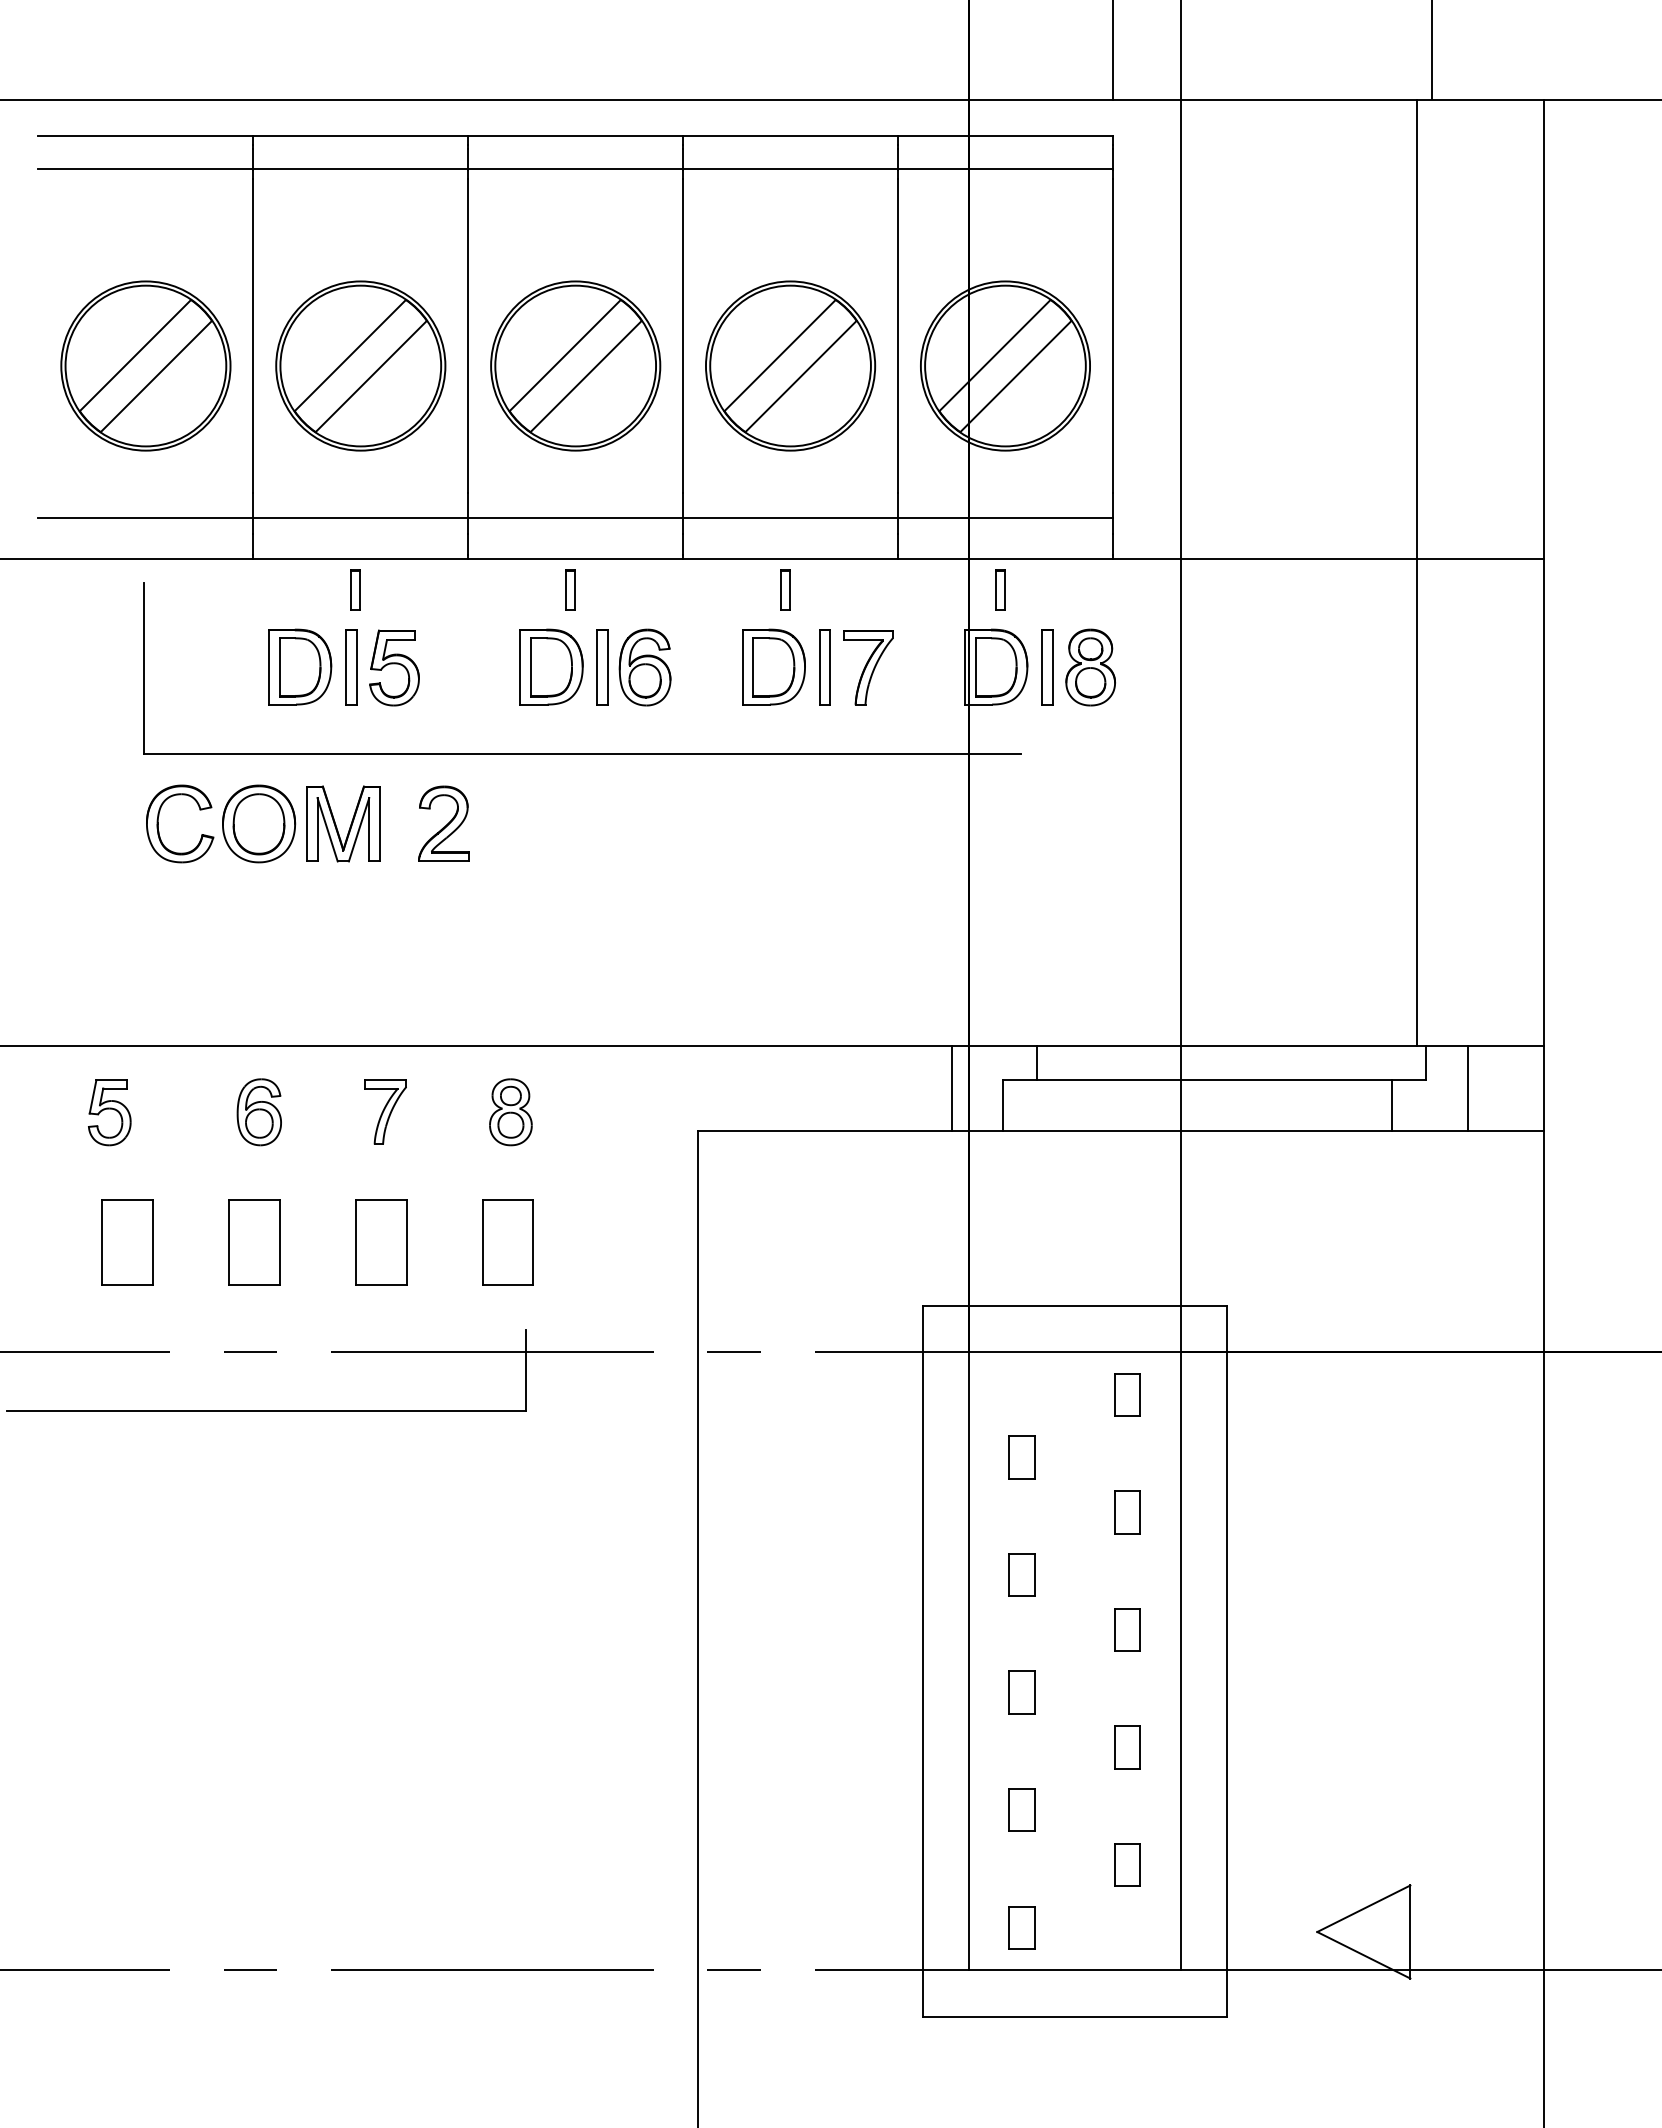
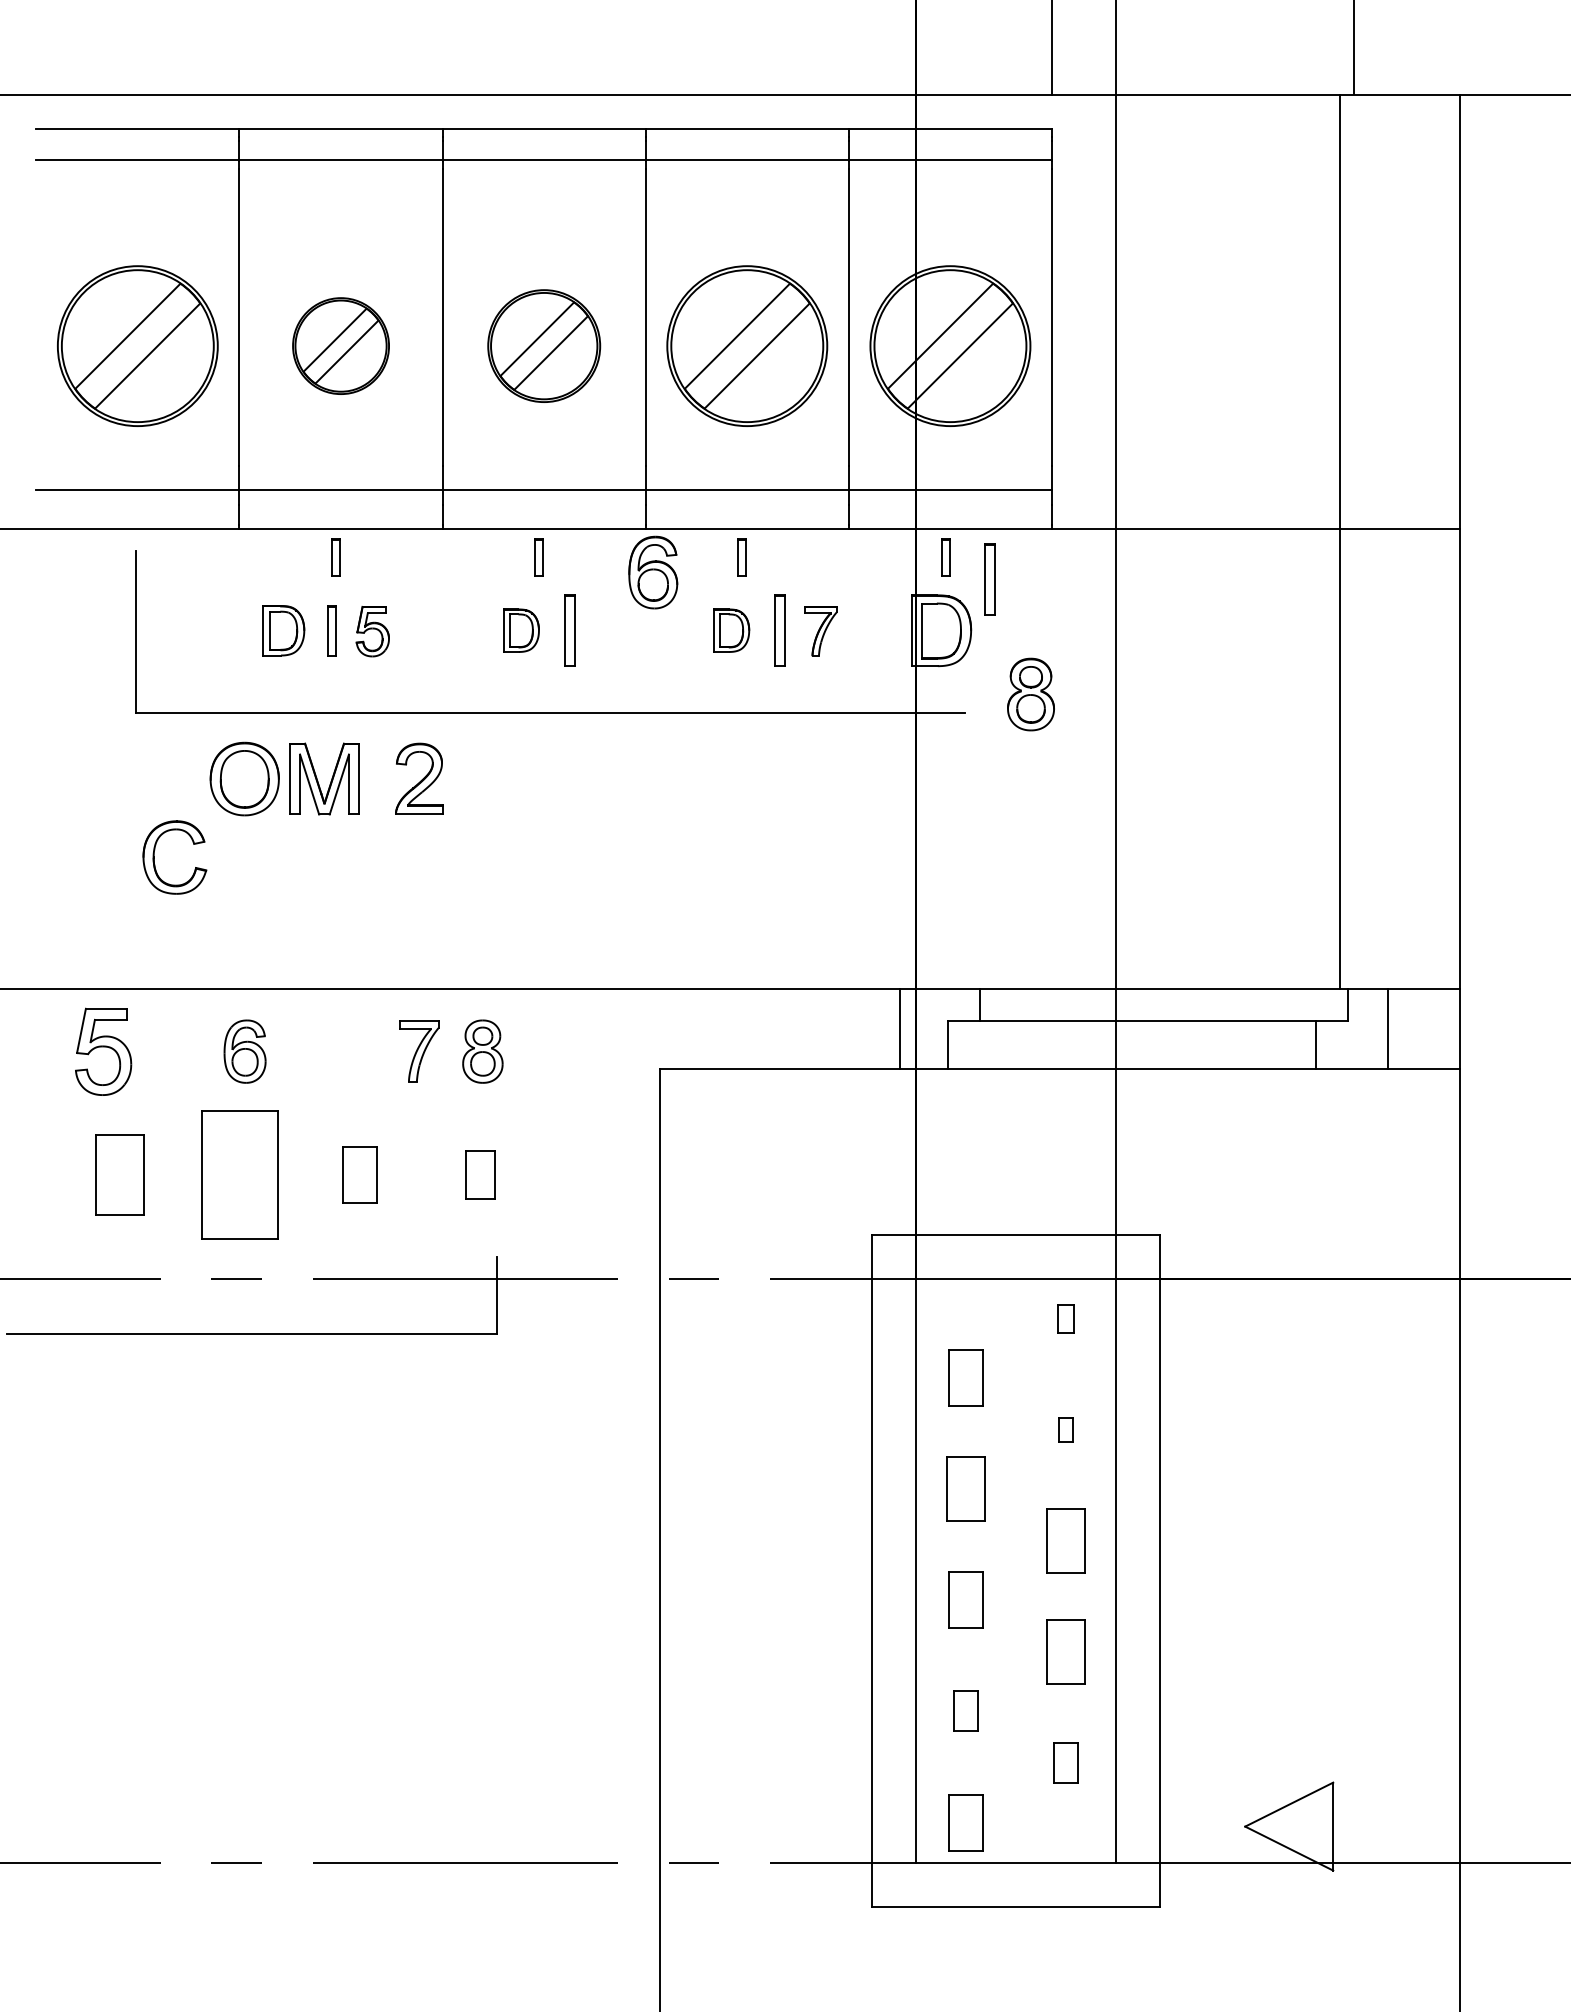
part: (360, 365) -> (340, 345), size x0.6
part: (575, 365) -> (543, 345), size x0.7
part: (300, 666) -> (283, 630), size x0.7
part: (551, 666) -> (521, 630), size x0.6
part: (773, 666) -> (731, 630), size x0.6
part: (351, 667) -> (332, 631), size x0.7
part: (394, 667) -> (372, 631), size x0.7
part: (644, 667) -> (652, 572), moved
part: (868, 667) -> (820, 631), size x0.7
part: (1047, 667) -> (990, 580), moved
part: (1090, 667) -> (1030, 694), moved
part: (158, 823) -> (154, 857), moved
part: (385, 1111) -> (419, 1050), moved
part: (109, 1112) -> (103, 1051), size x1.4
part: (254, 1242) -> (240, 1174), size x1.6
part: (381, 1242) -> (360, 1174), size x0.7
part: (507, 1242) -> (479, 1174), size x0.6
part: (1127, 1394) -> (1065, 1318), size x0.7
part: (1021, 1457) -> (965, 1378), size x1.4
part: (1127, 1512) -> (1065, 1430), size x0.6
part: (1021, 1574) -> (965, 1488), size x1.6
part: (1127, 1629) -> (1065, 1540), size x1.6
part: (1021, 1692) -> (965, 1600), size x1.4
part: (1127, 1747) -> (1065, 1652), size x1.6
part: (1021, 1927) -> (965, 1822), size x1.4

